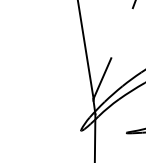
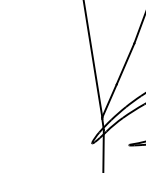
line: (122, 32) -> (125, 63), added

